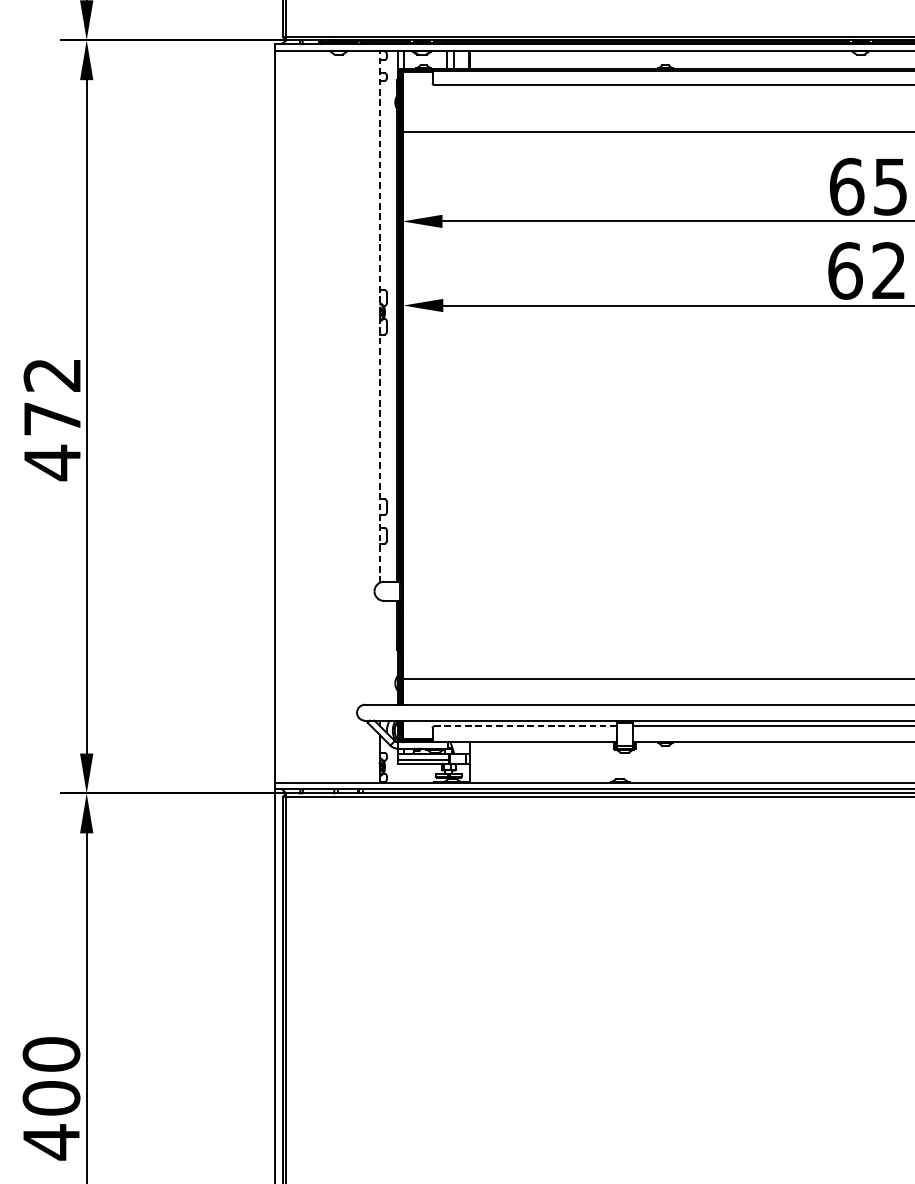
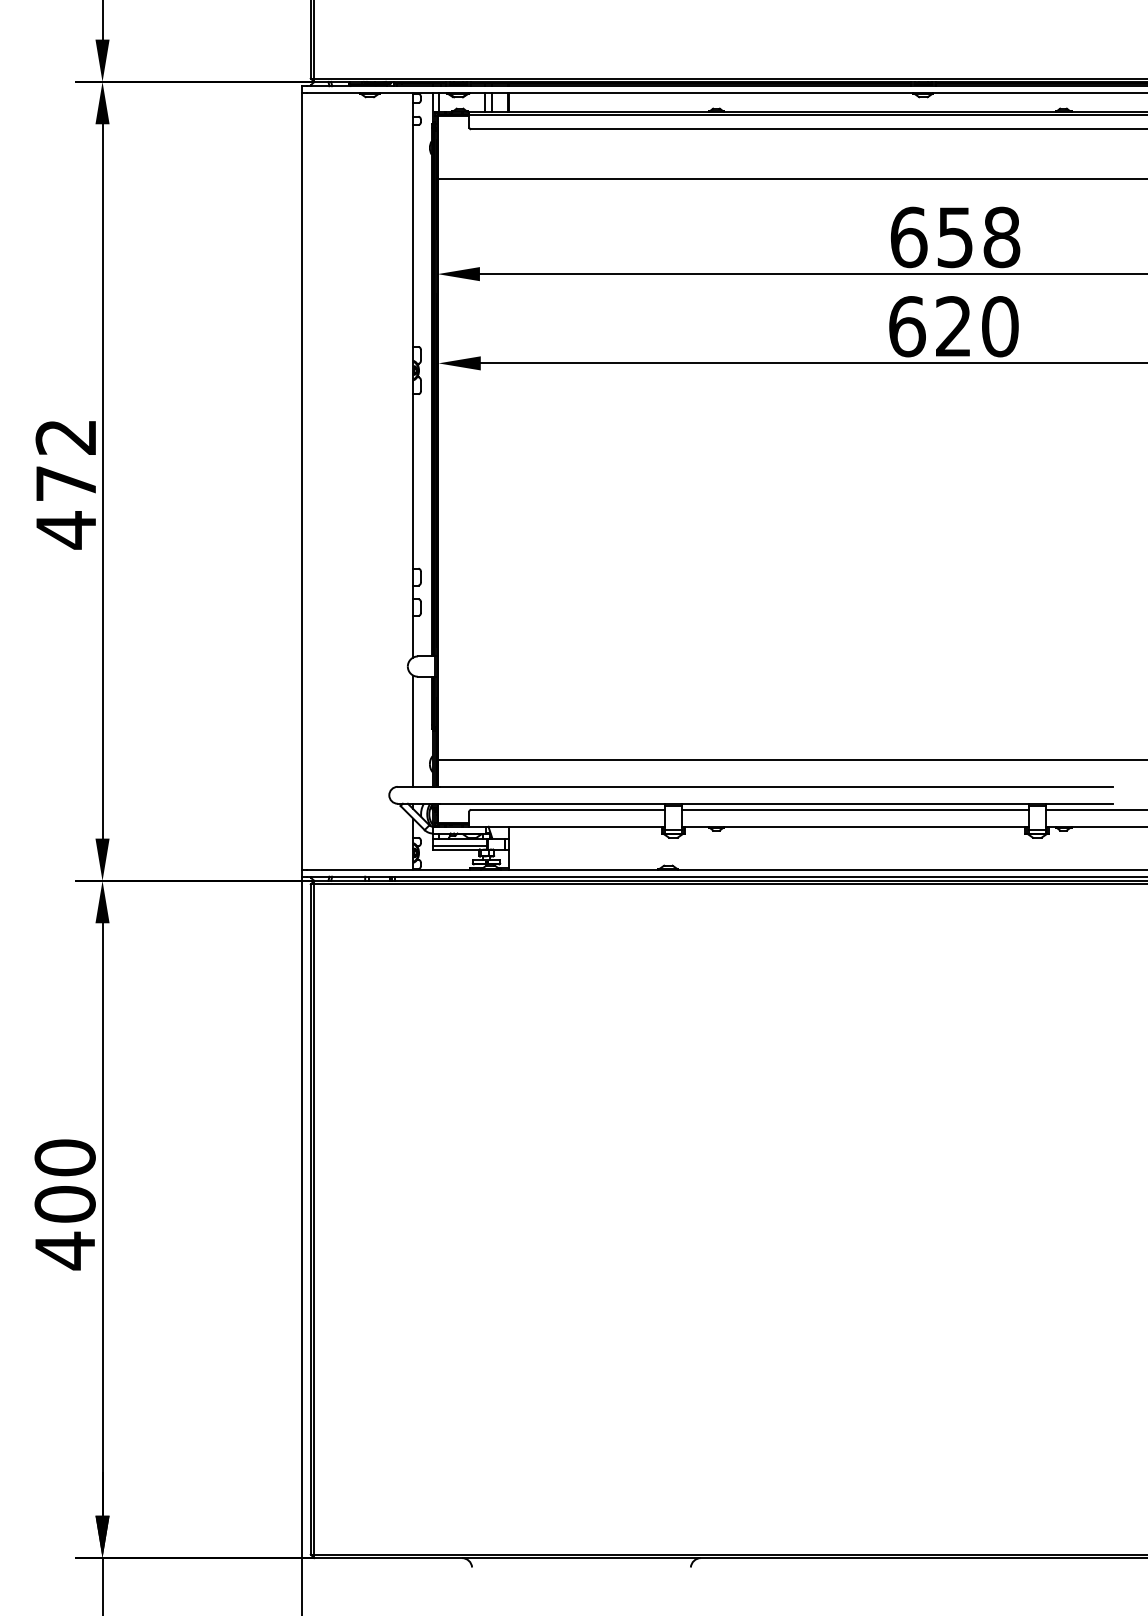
line: (379, 316) -> (413, 375), dashed -> solid
line: (379, 651) -> (413, 730), added
line: (525, 726) -> (567, 809), dashed -> solid

